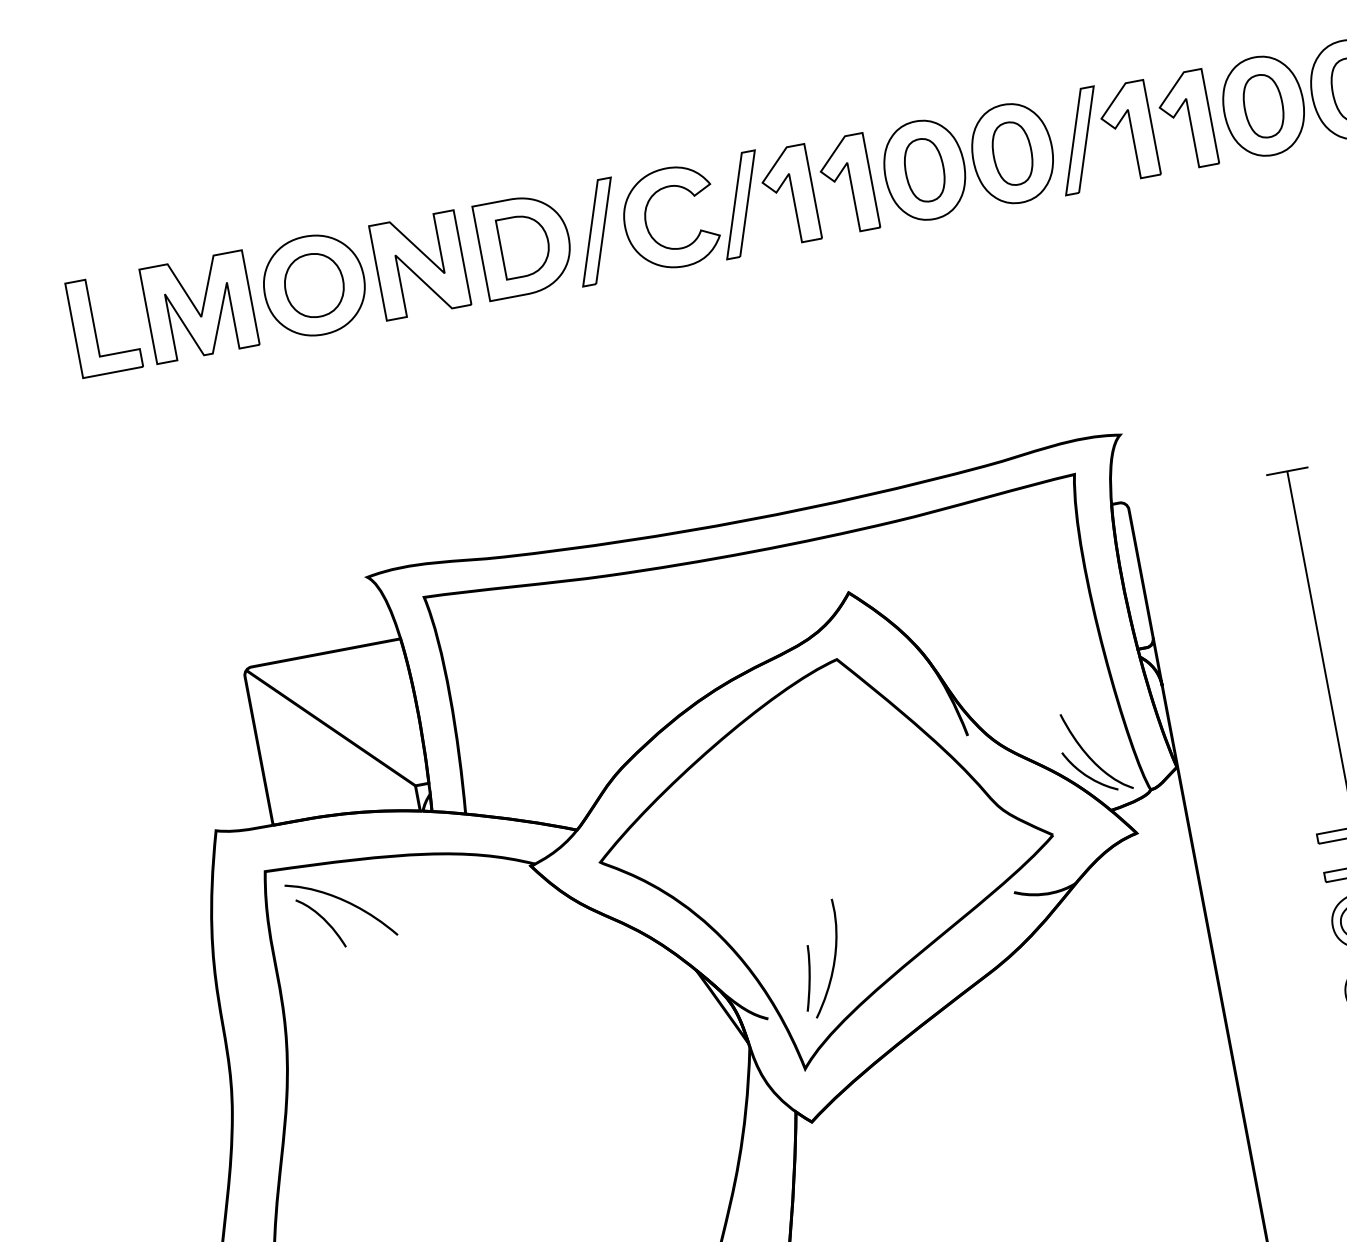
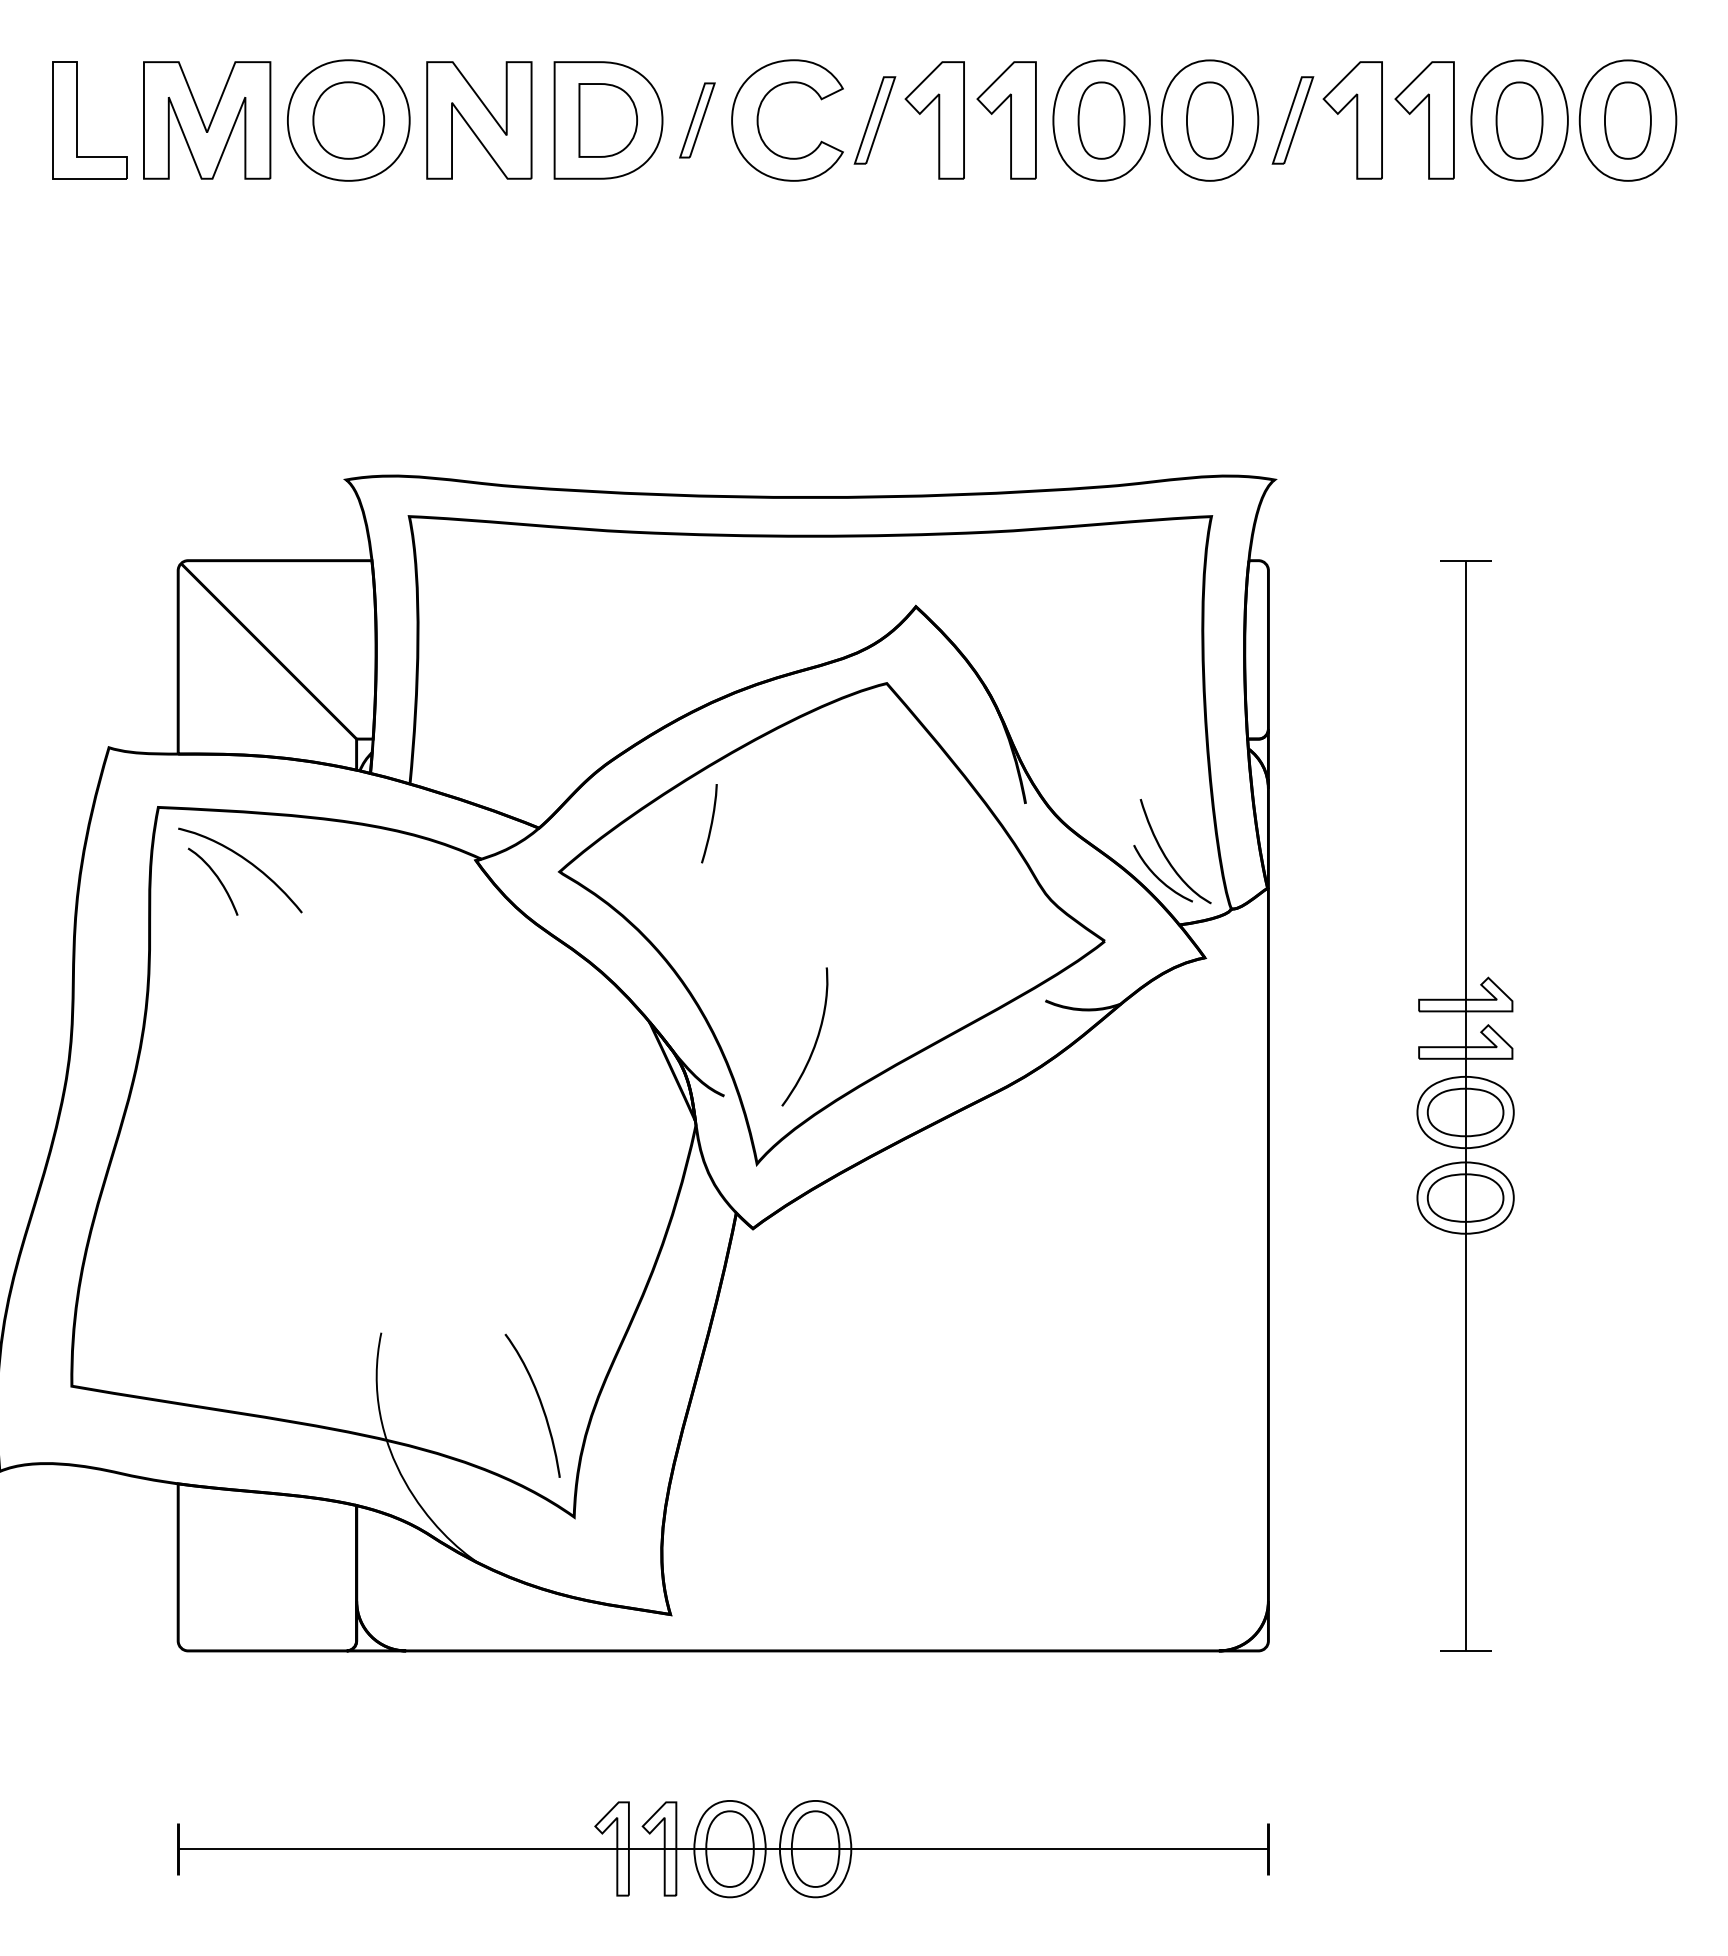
part: (1079, 140) -> (1292, 120), size x0.7
part: (740, 204) -> (874, 120), size x0.7
part: (597, 232) -> (697, 120), size x0.6
curve: (808, 978) -> (710, 823), moved

